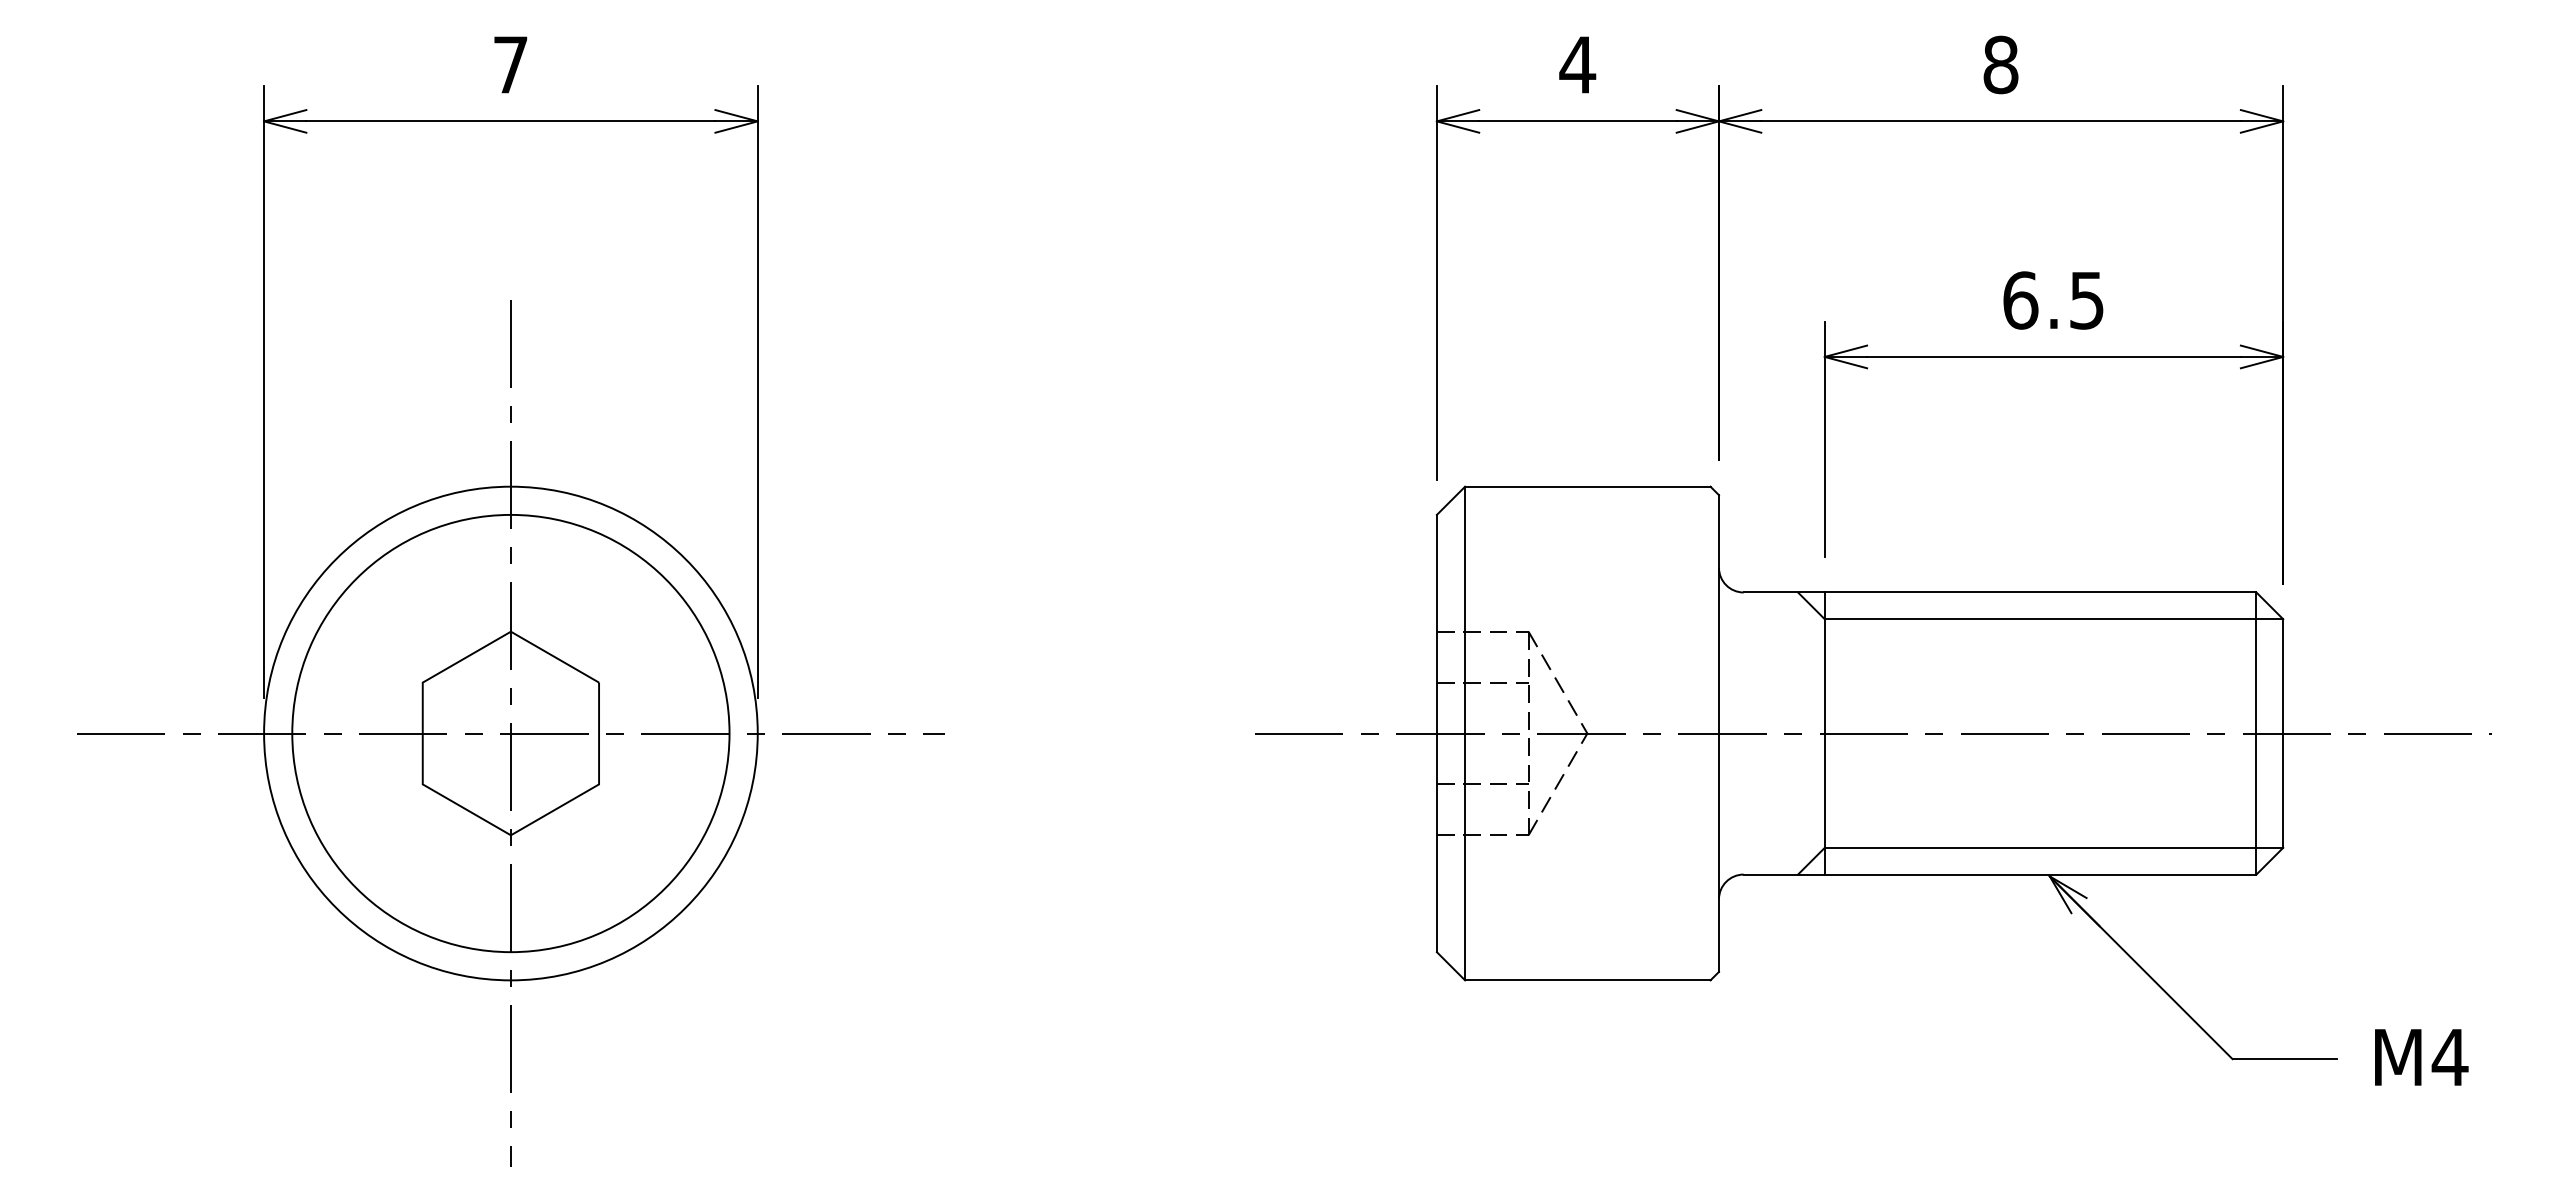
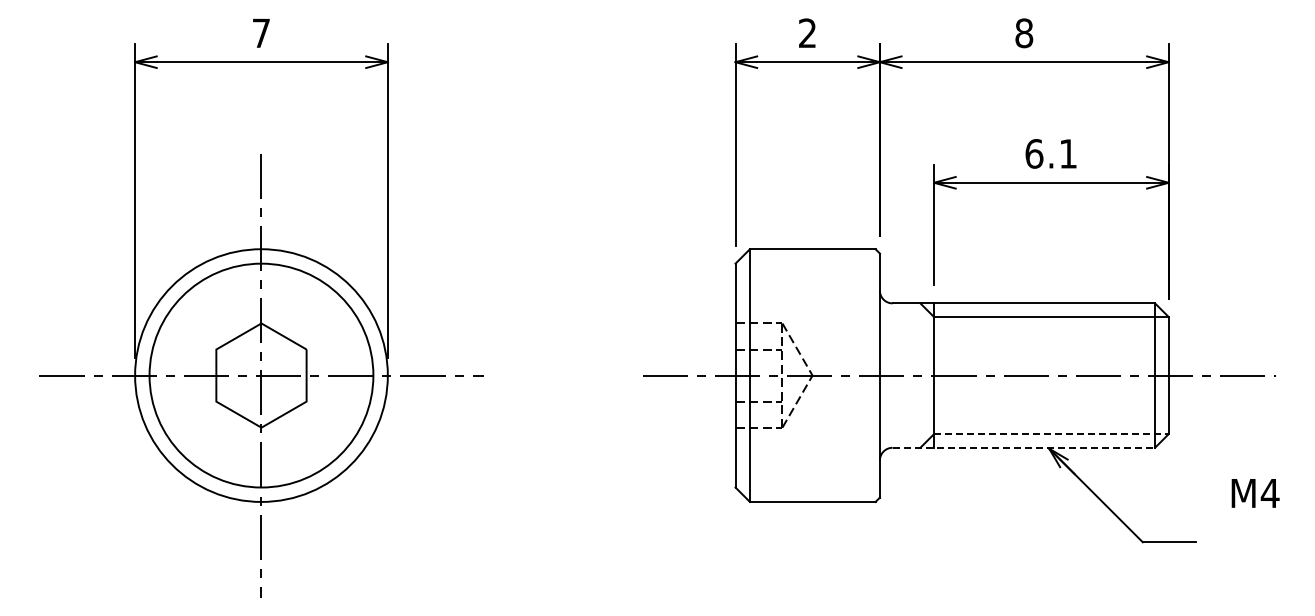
text: (1577, 63) -> (807, 32), 4 -> 2
text: (2085, 299) -> (1067, 153), 6.5 -> 6.1
line: (2054, 848) -> (1051, 434), solid -> dashed
line: (2001, 873) -> (1024, 447), solid -> dashed
text: (2421, 1057) -> (1255, 493), moved

